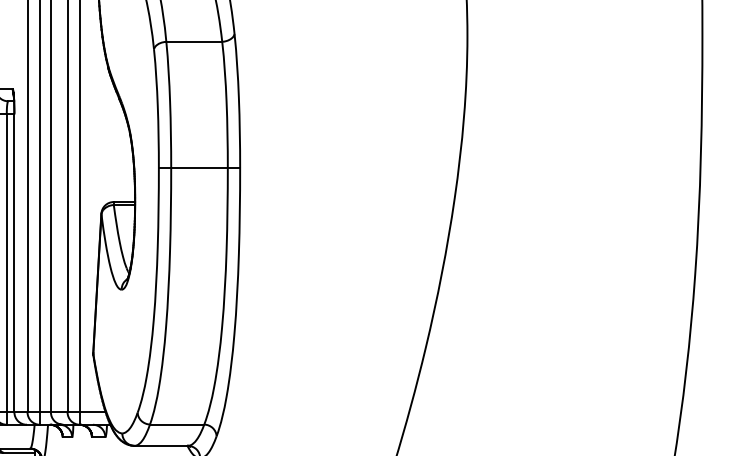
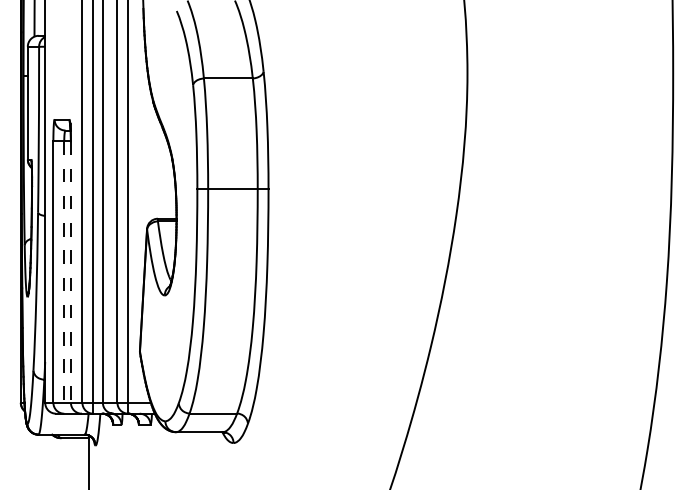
line: (13, 263) -> (70, 272), solid -> dashed
line: (7, 270) -> (64, 278), solid -> dashed

